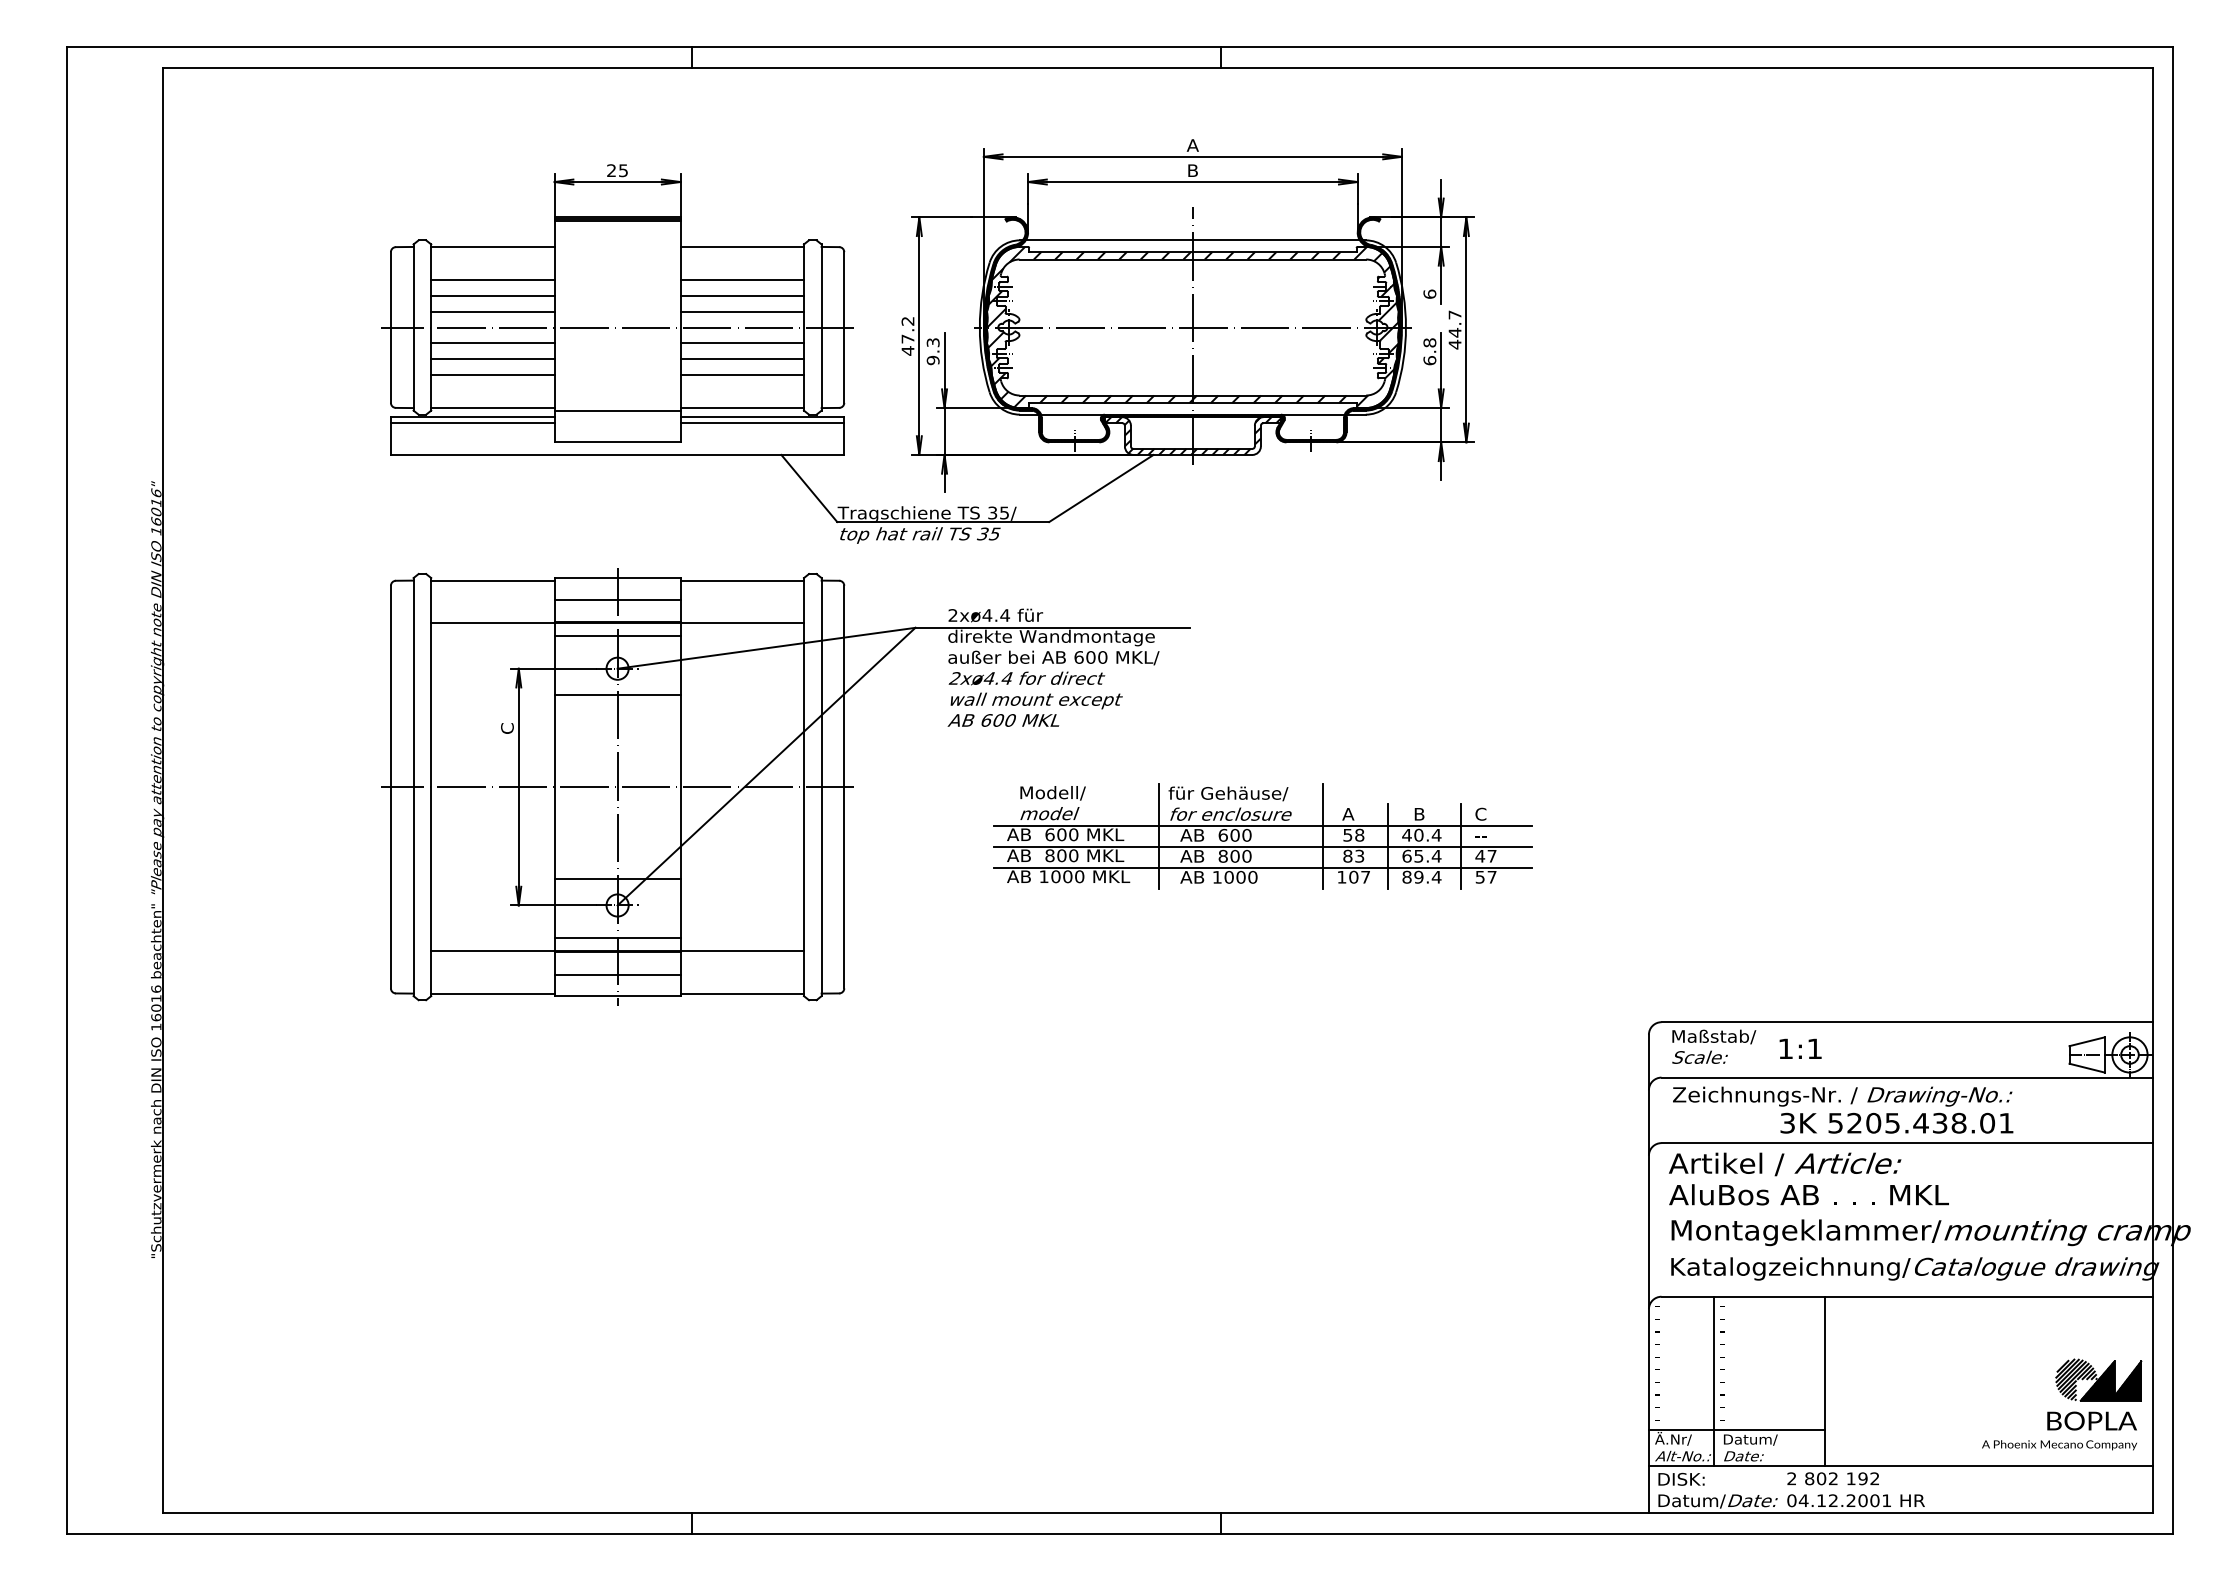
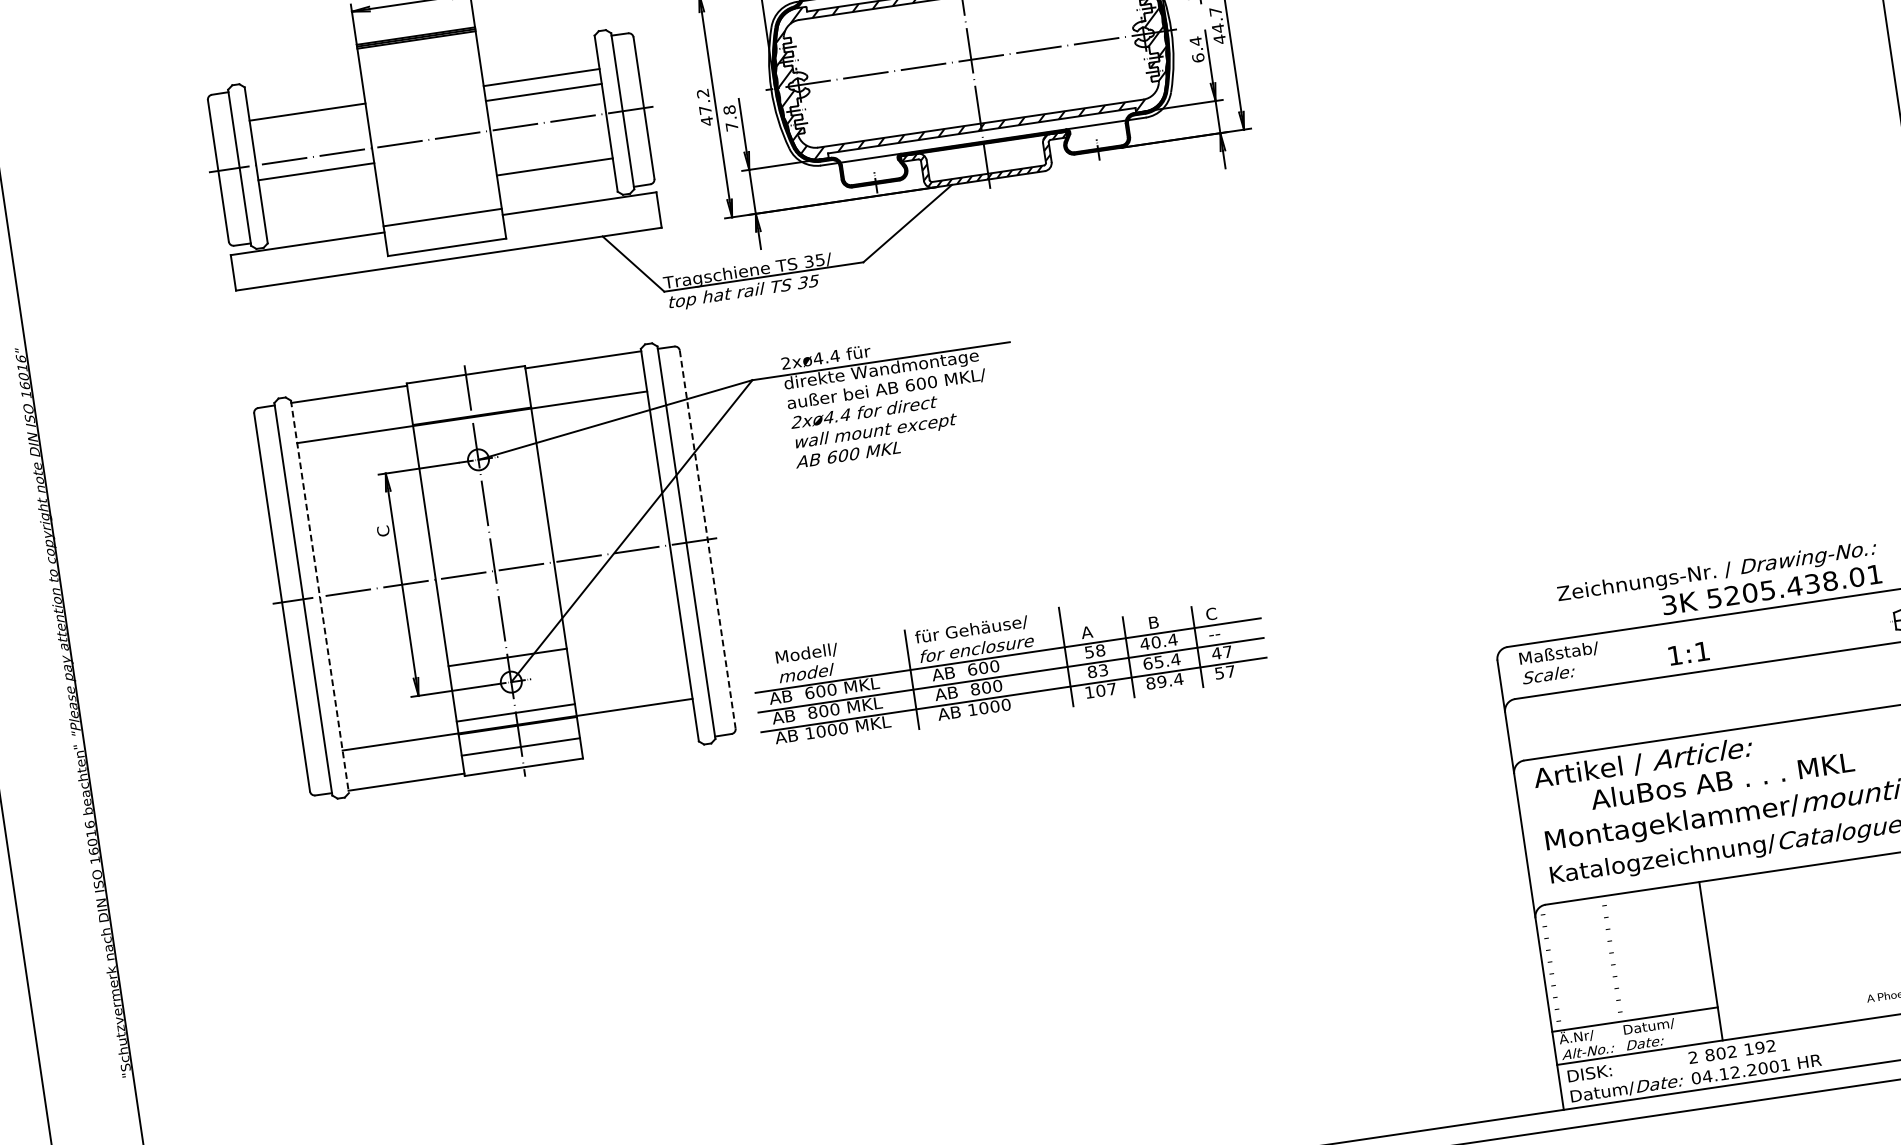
line: (492, 246) -> (302, 80), removed
line: (741, 246) -> (536, 46), removed
line: (492, 295) -> (309, 126), removed
line: (492, 311) -> (311, 141), removed
line: (741, 311) -> (545, 107), removed
text: (1429, 342) -> (1195, 41), 6.8 -> 6.4
line: (741, 343) -> (549, 137), removed
text: (932, 351) -> (730, 118), 9.3 -> 7.8
line: (492, 359) -> (318, 186), removed
line: (741, 359) -> (551, 152), removed
line: (492, 375) -> (320, 201), removed
line: (492, 408) -> (324, 232), removed
line: (741, 408) -> (558, 198), removed
line: (472, 423) -> (308, 249), removed
line: (762, 423) -> (580, 209), removed
line: (617, 599) -> (468, 394), removed
line: (617, 635) -> (473, 428), removed
line: (617, 695) -> (482, 485), removed
line: (431, 787) -> (320, 597), solid -> dashed
line: (844, 787) -> (707, 539), solid -> dashed
part: (1262, 836) -> (1009, 665), moved
line: (741, 993) -> (639, 747), removed
text: (1800, 1048) -> (1688, 653), moved
text: (1843, 1109) -> (1719, 584), moved
text: (1808, 1194) -> (1722, 780), moved
line: (1714, 1380) -> (1606, 976), removed

